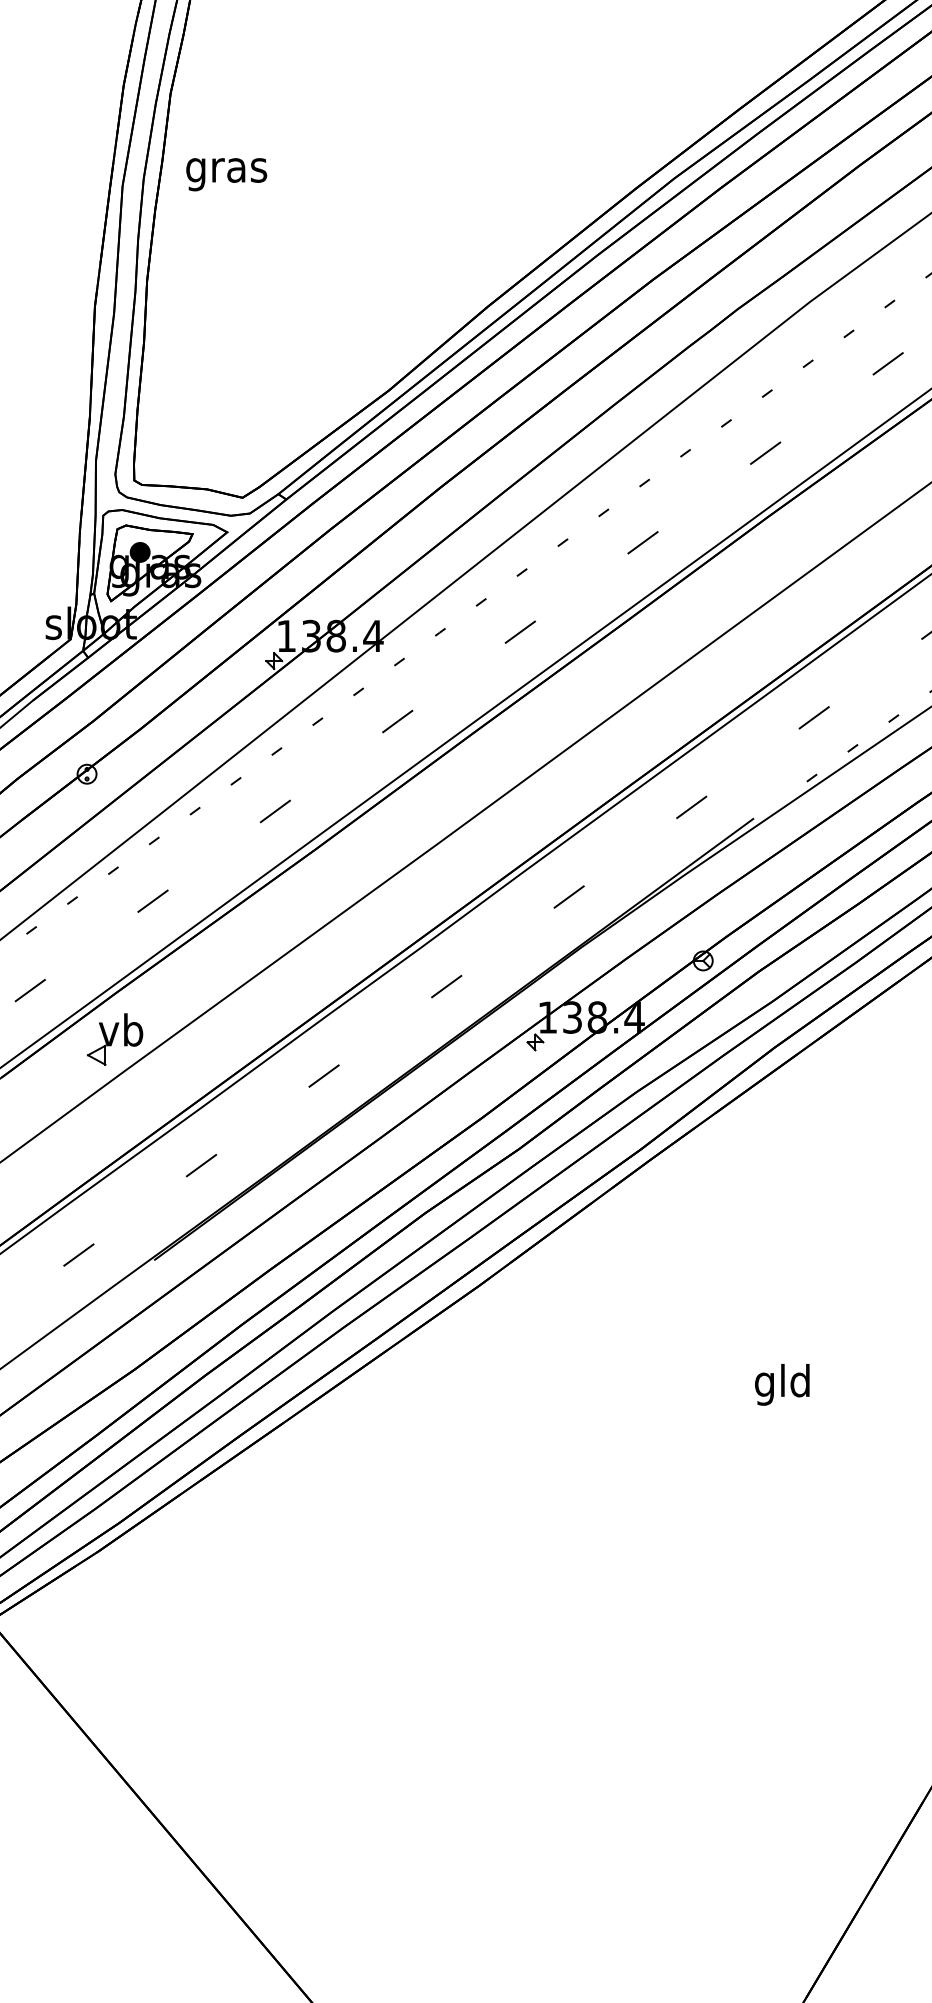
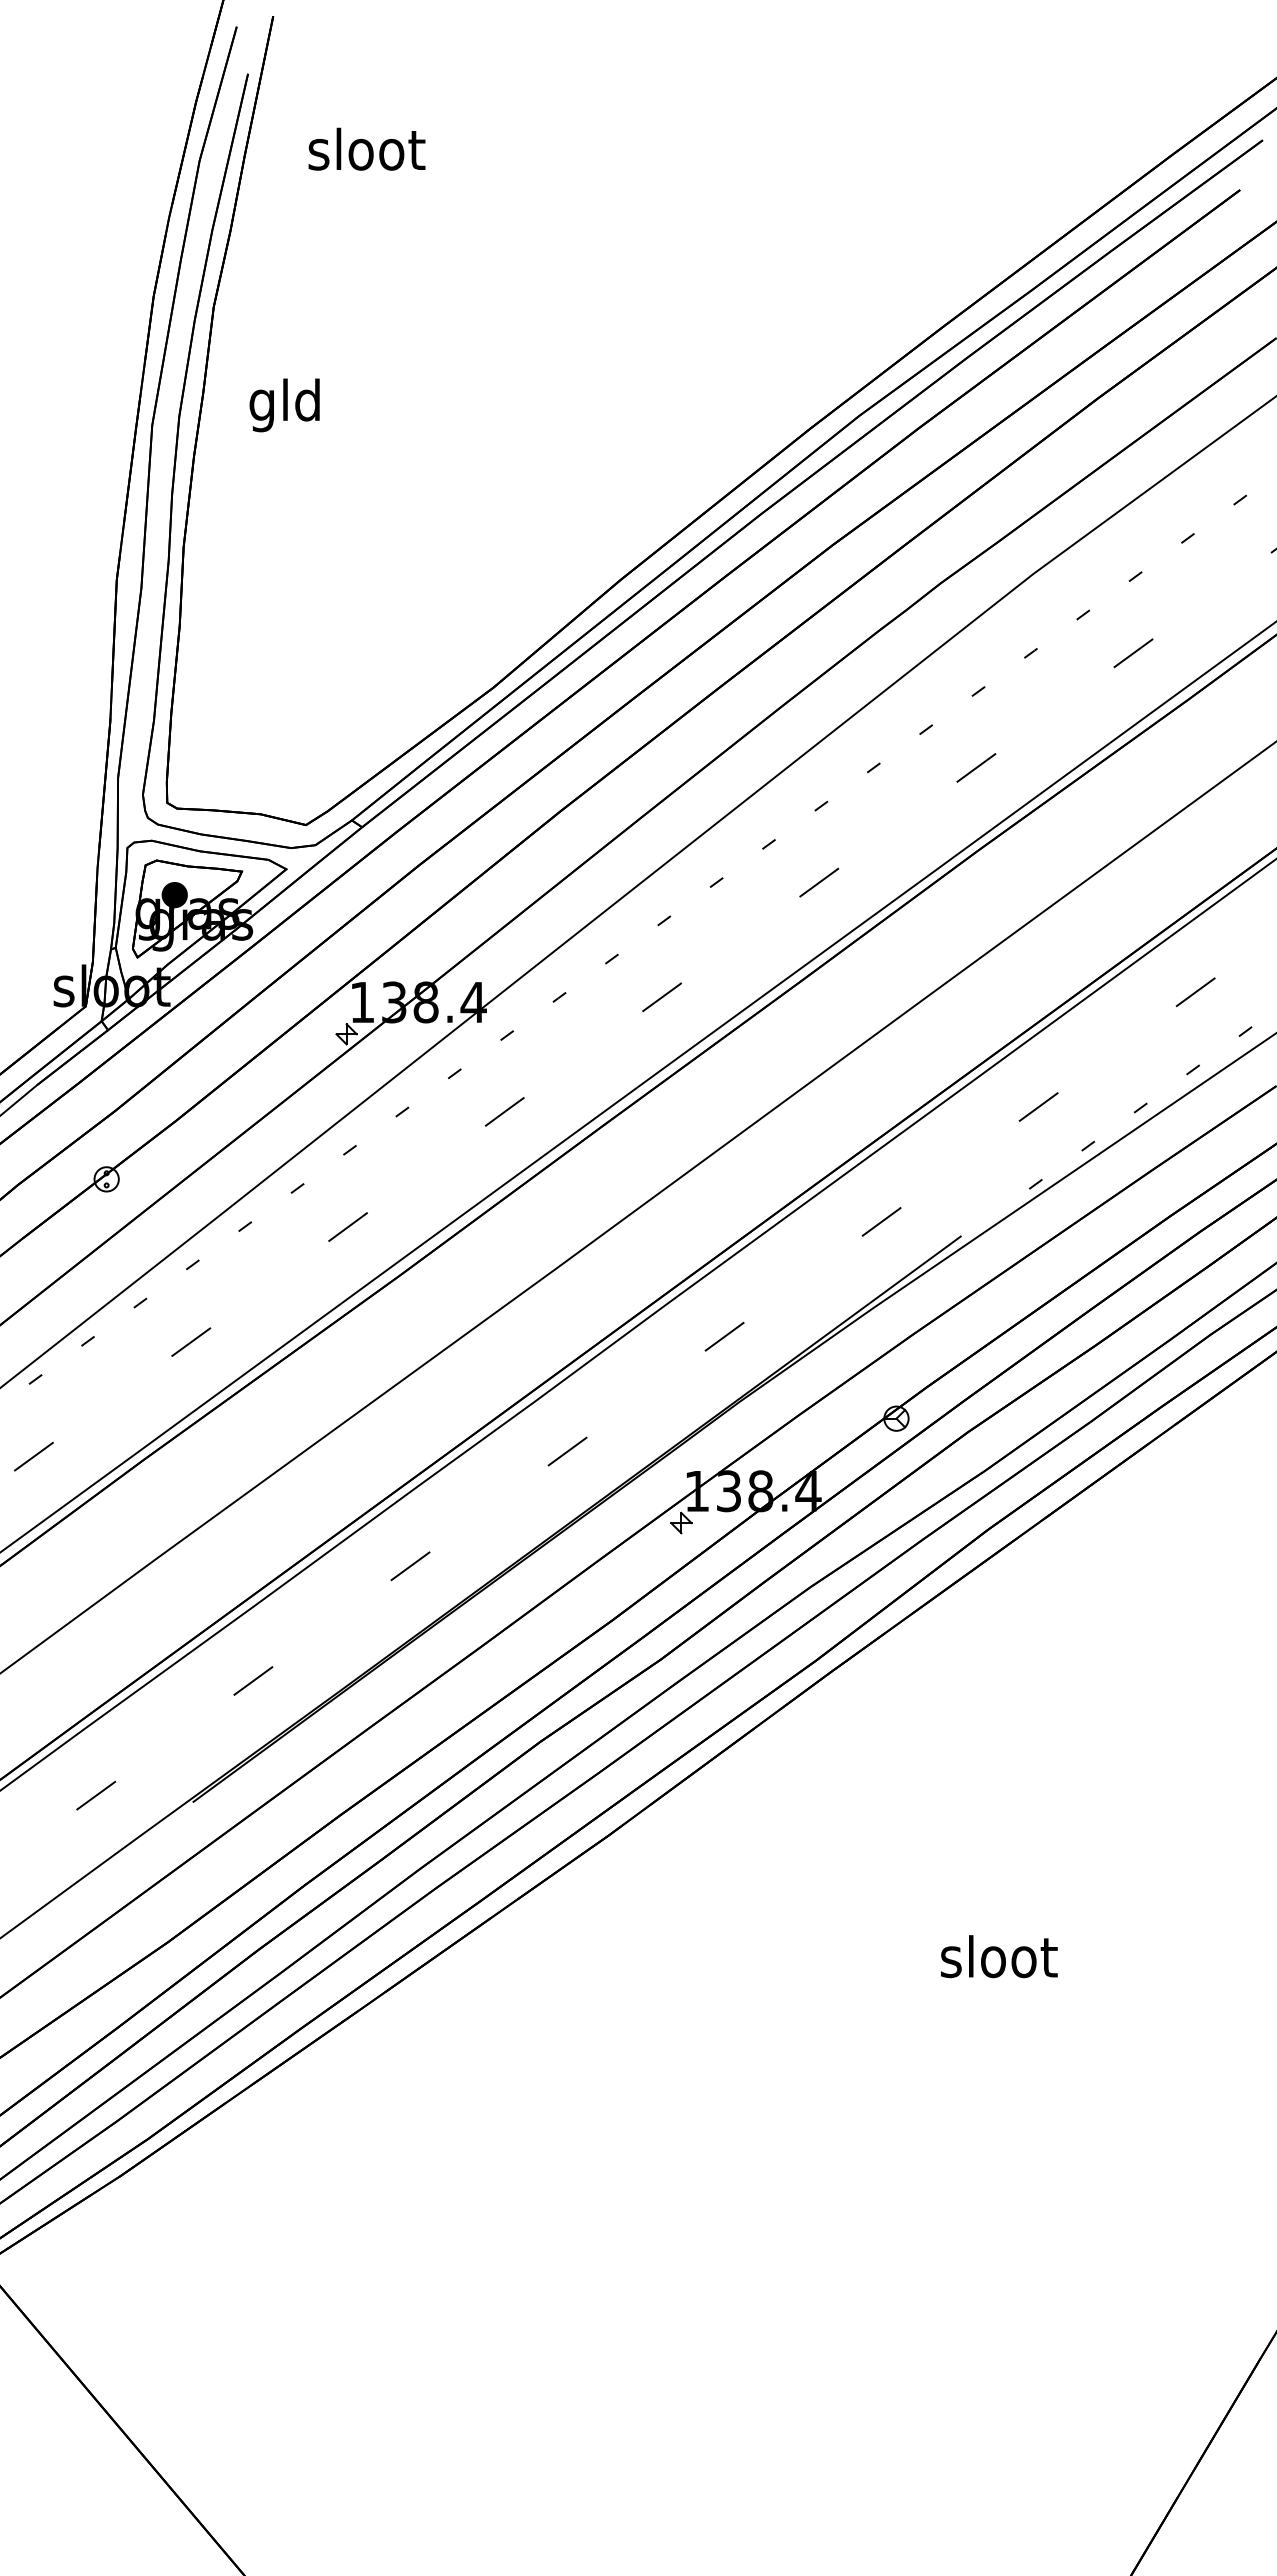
text: (226, 170) -> (285, 405), gras -> gld
part: (115, 1038) -> (142, 1518), removed
text: (783, 1384) -> (999, 1961), gld -> sloot

